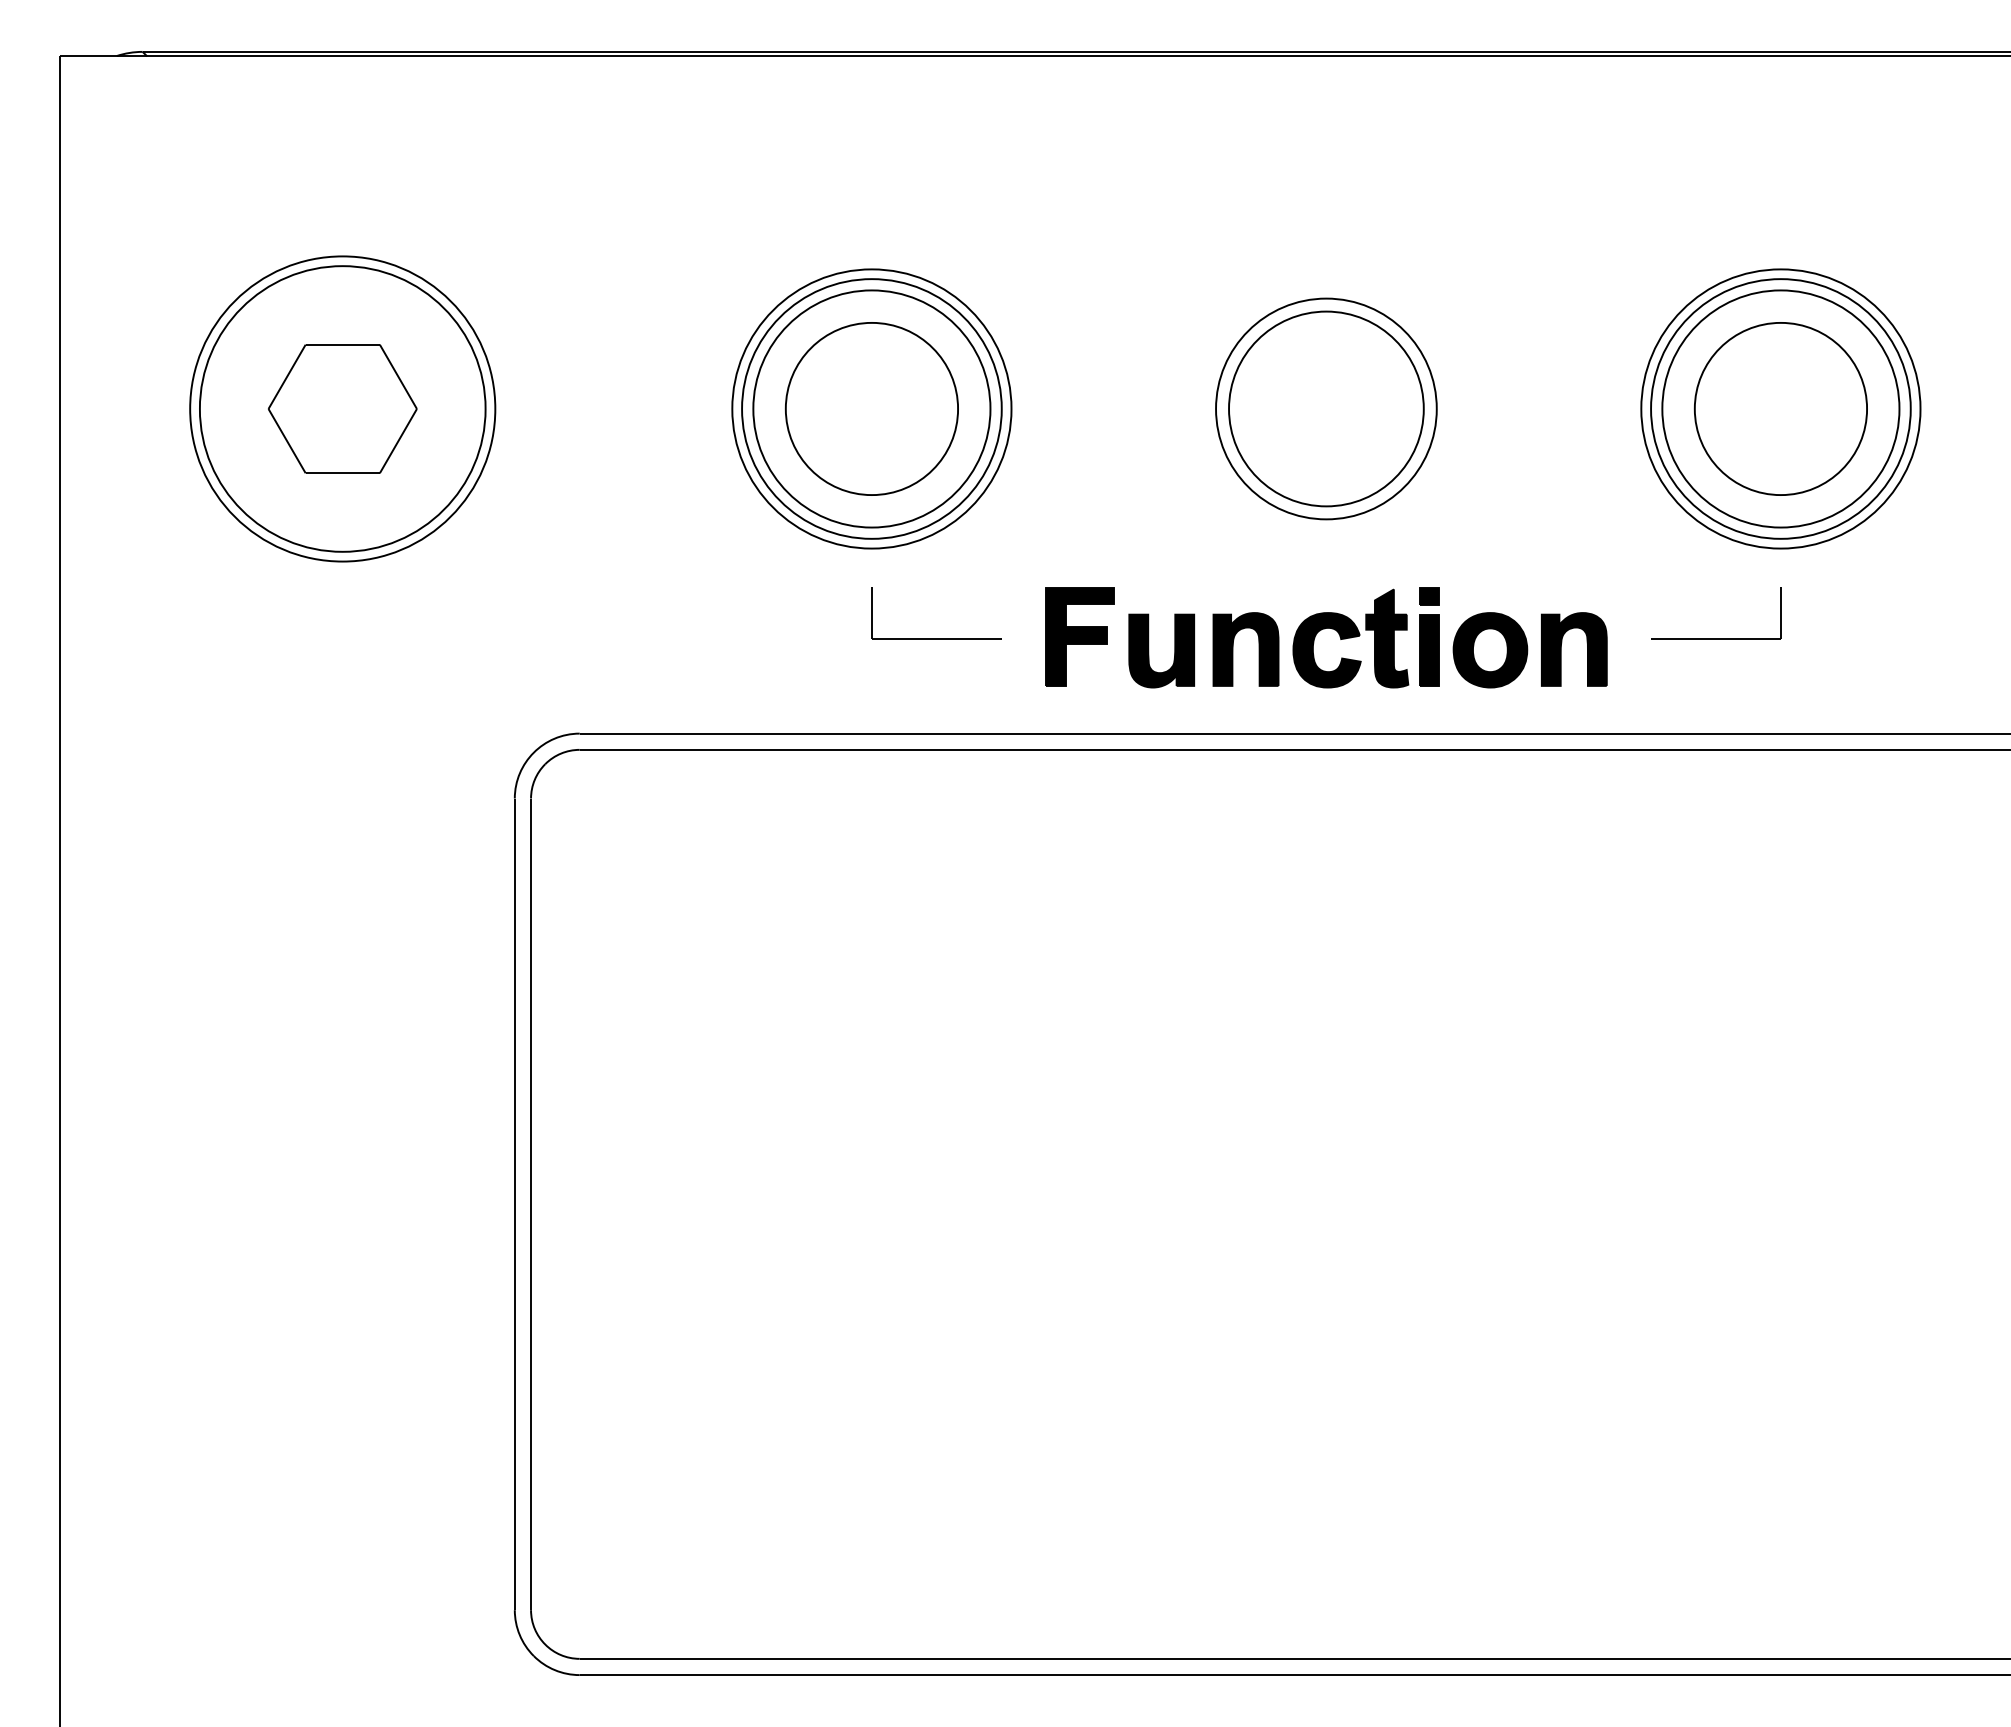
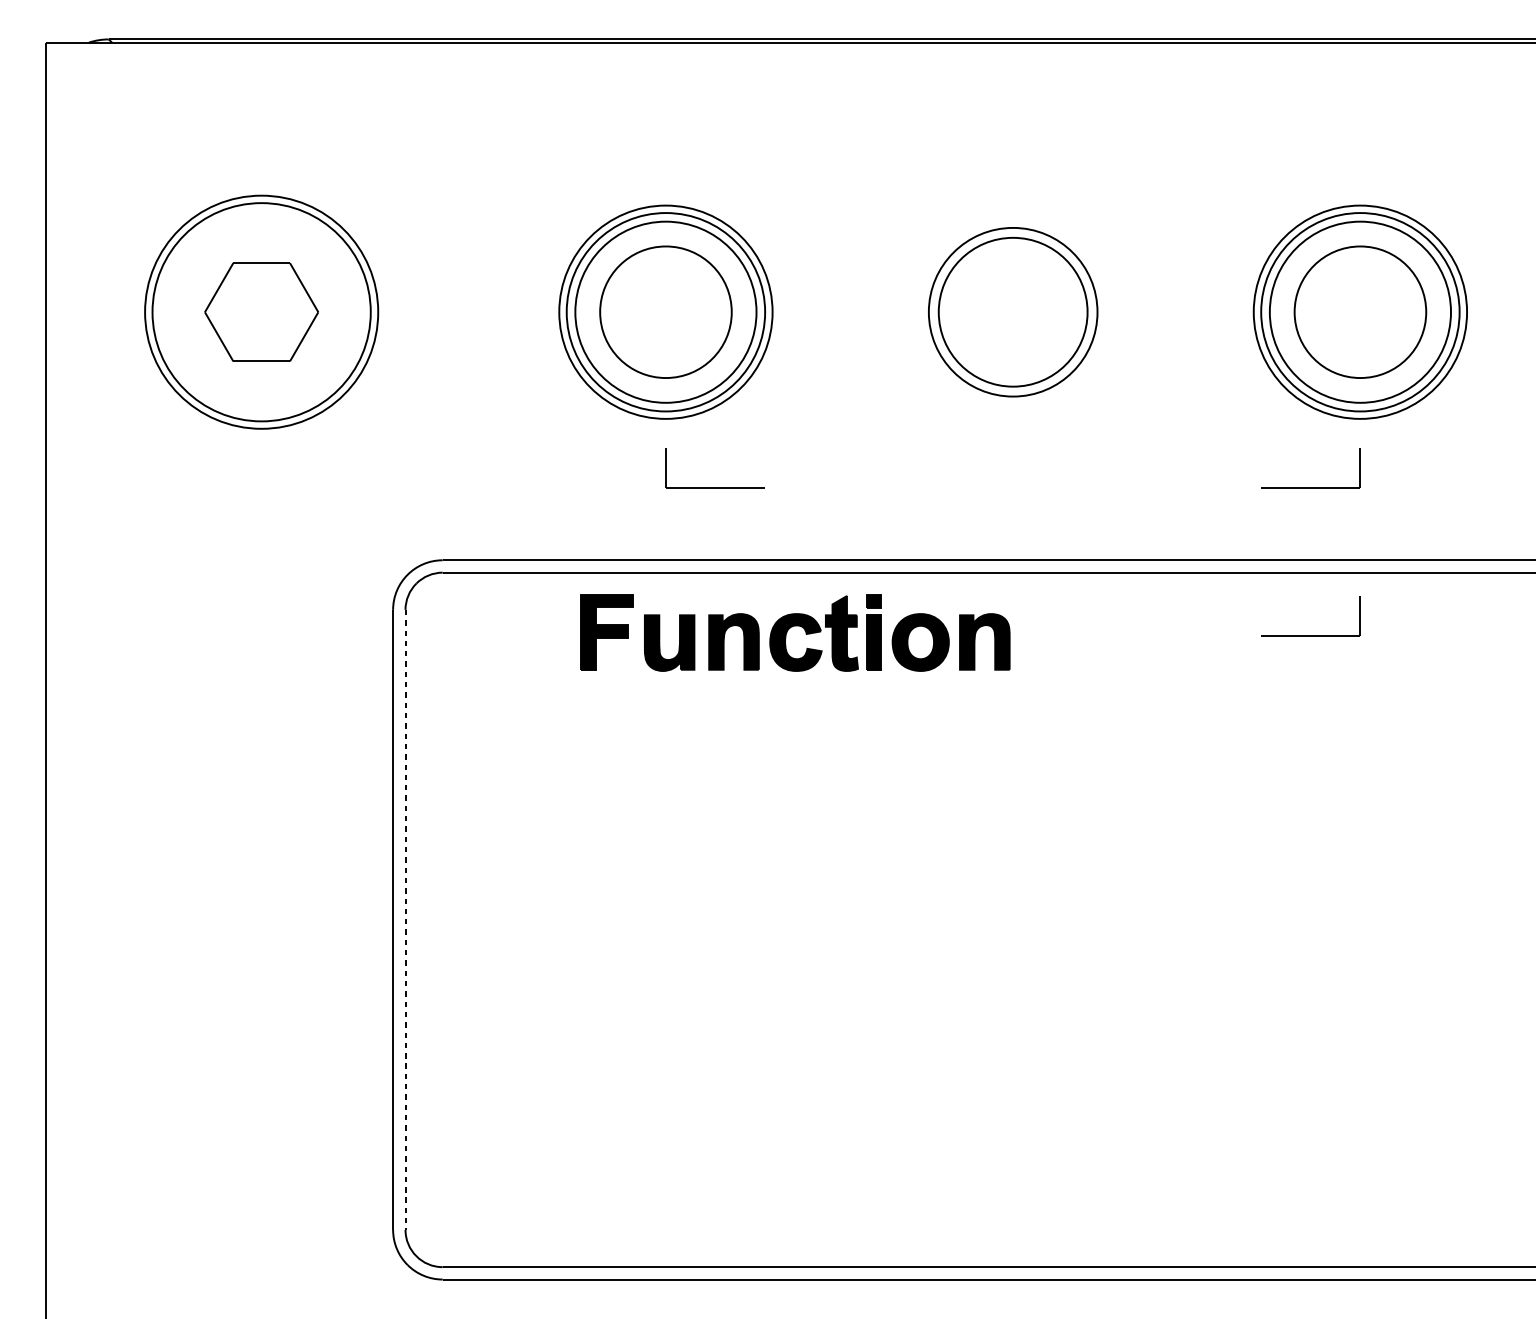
part: (1324, 629) -> (793, 626), moved
part: (1716, 832) -> (1311, 635), added
line: (531, 1204) -> (405, 920), solid -> dashed

